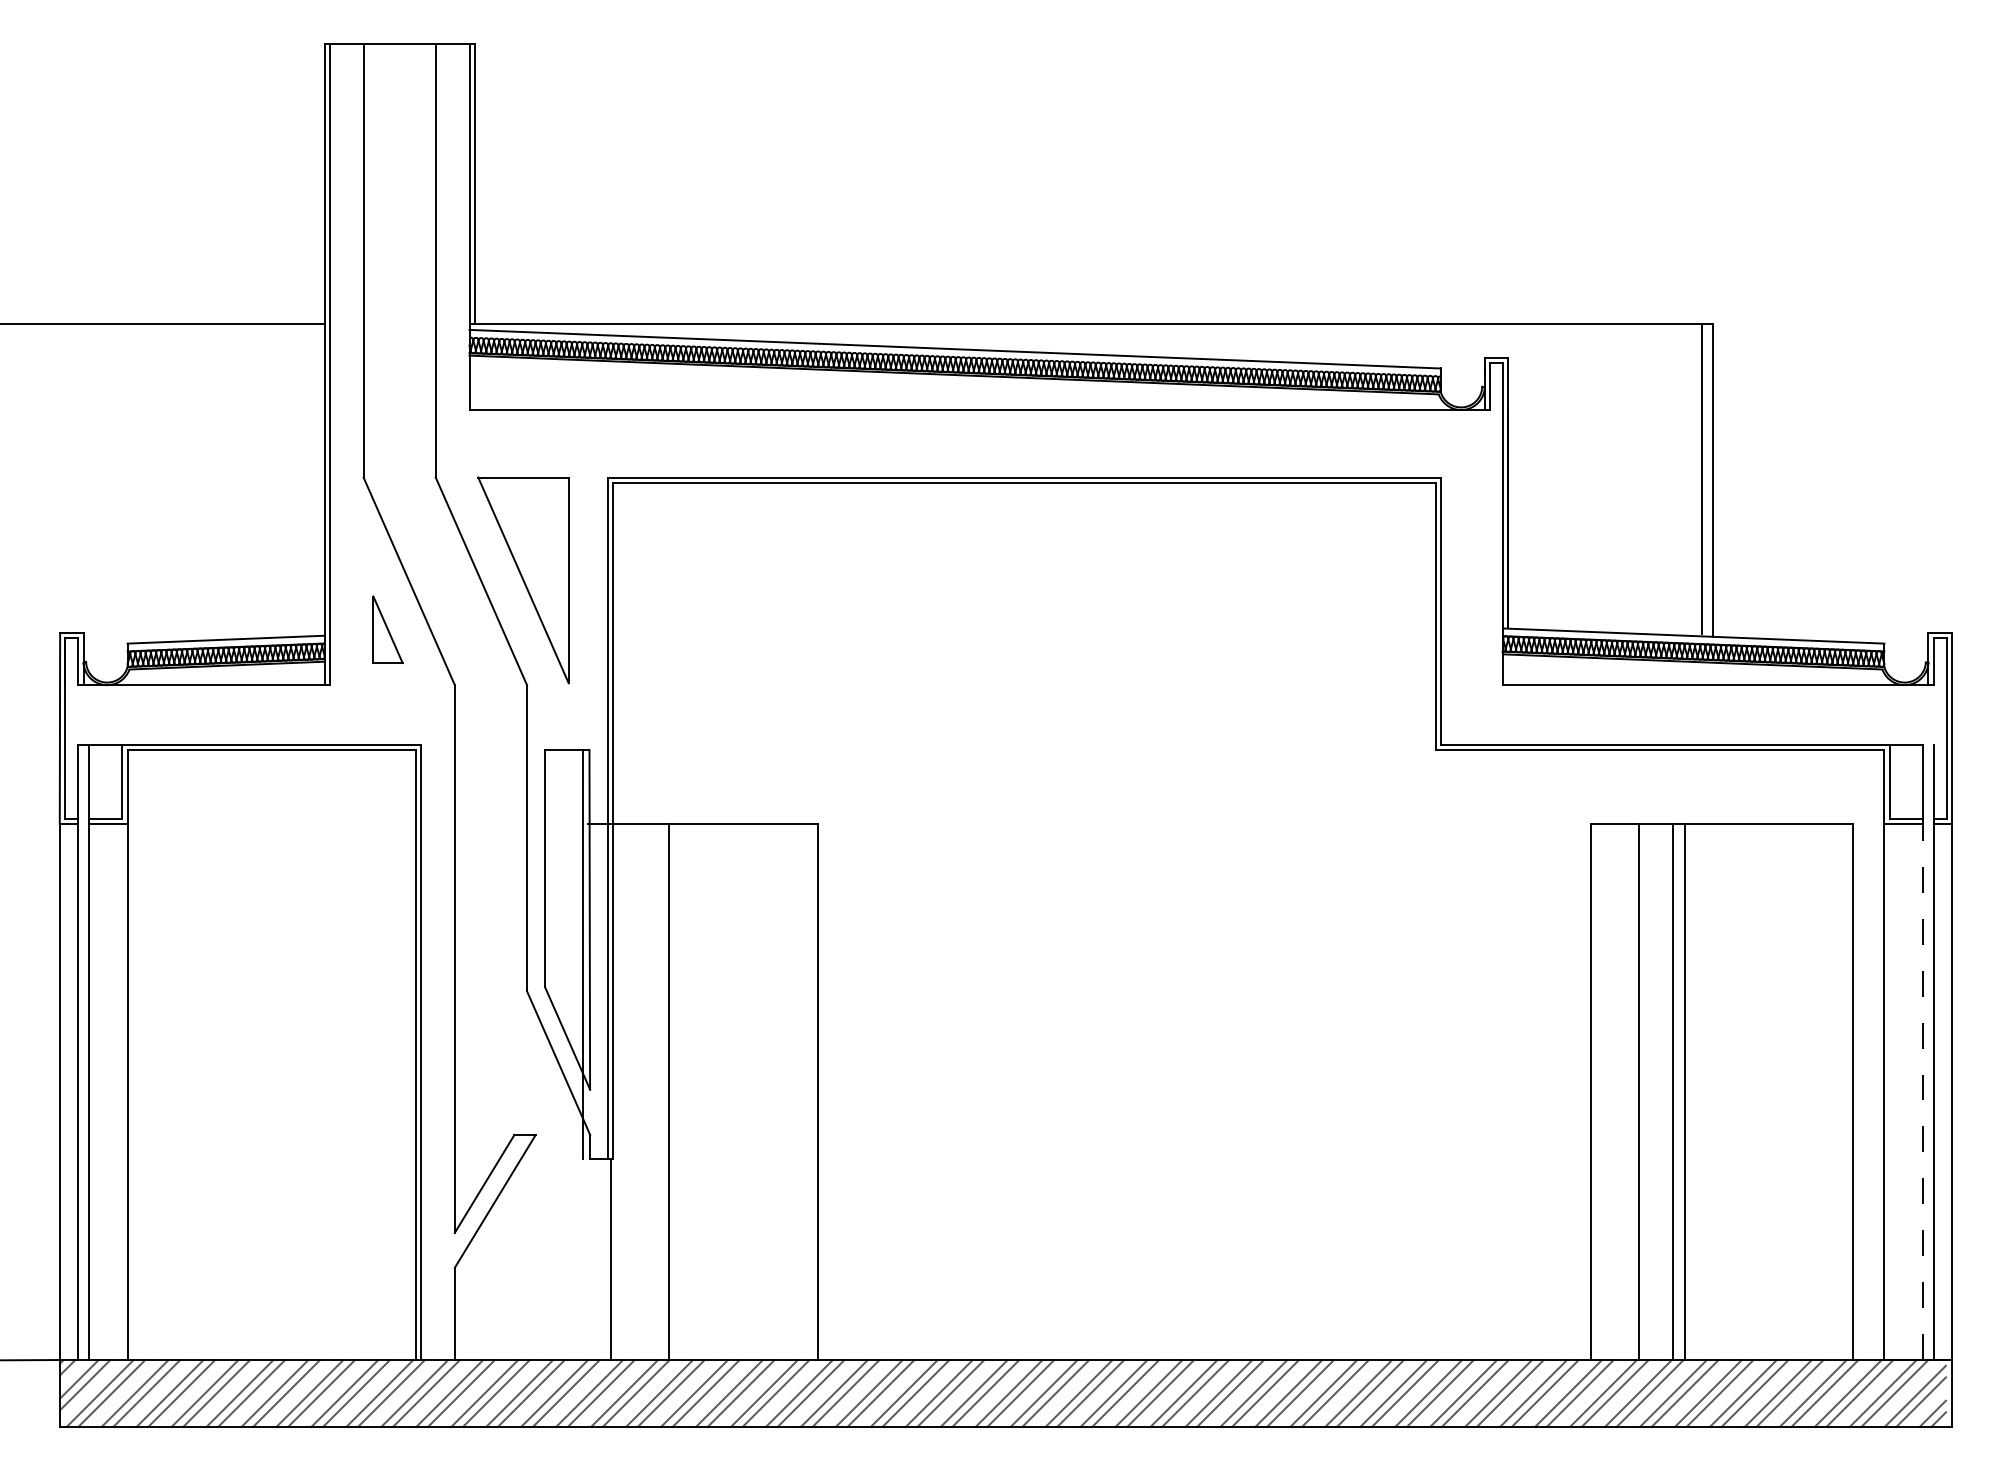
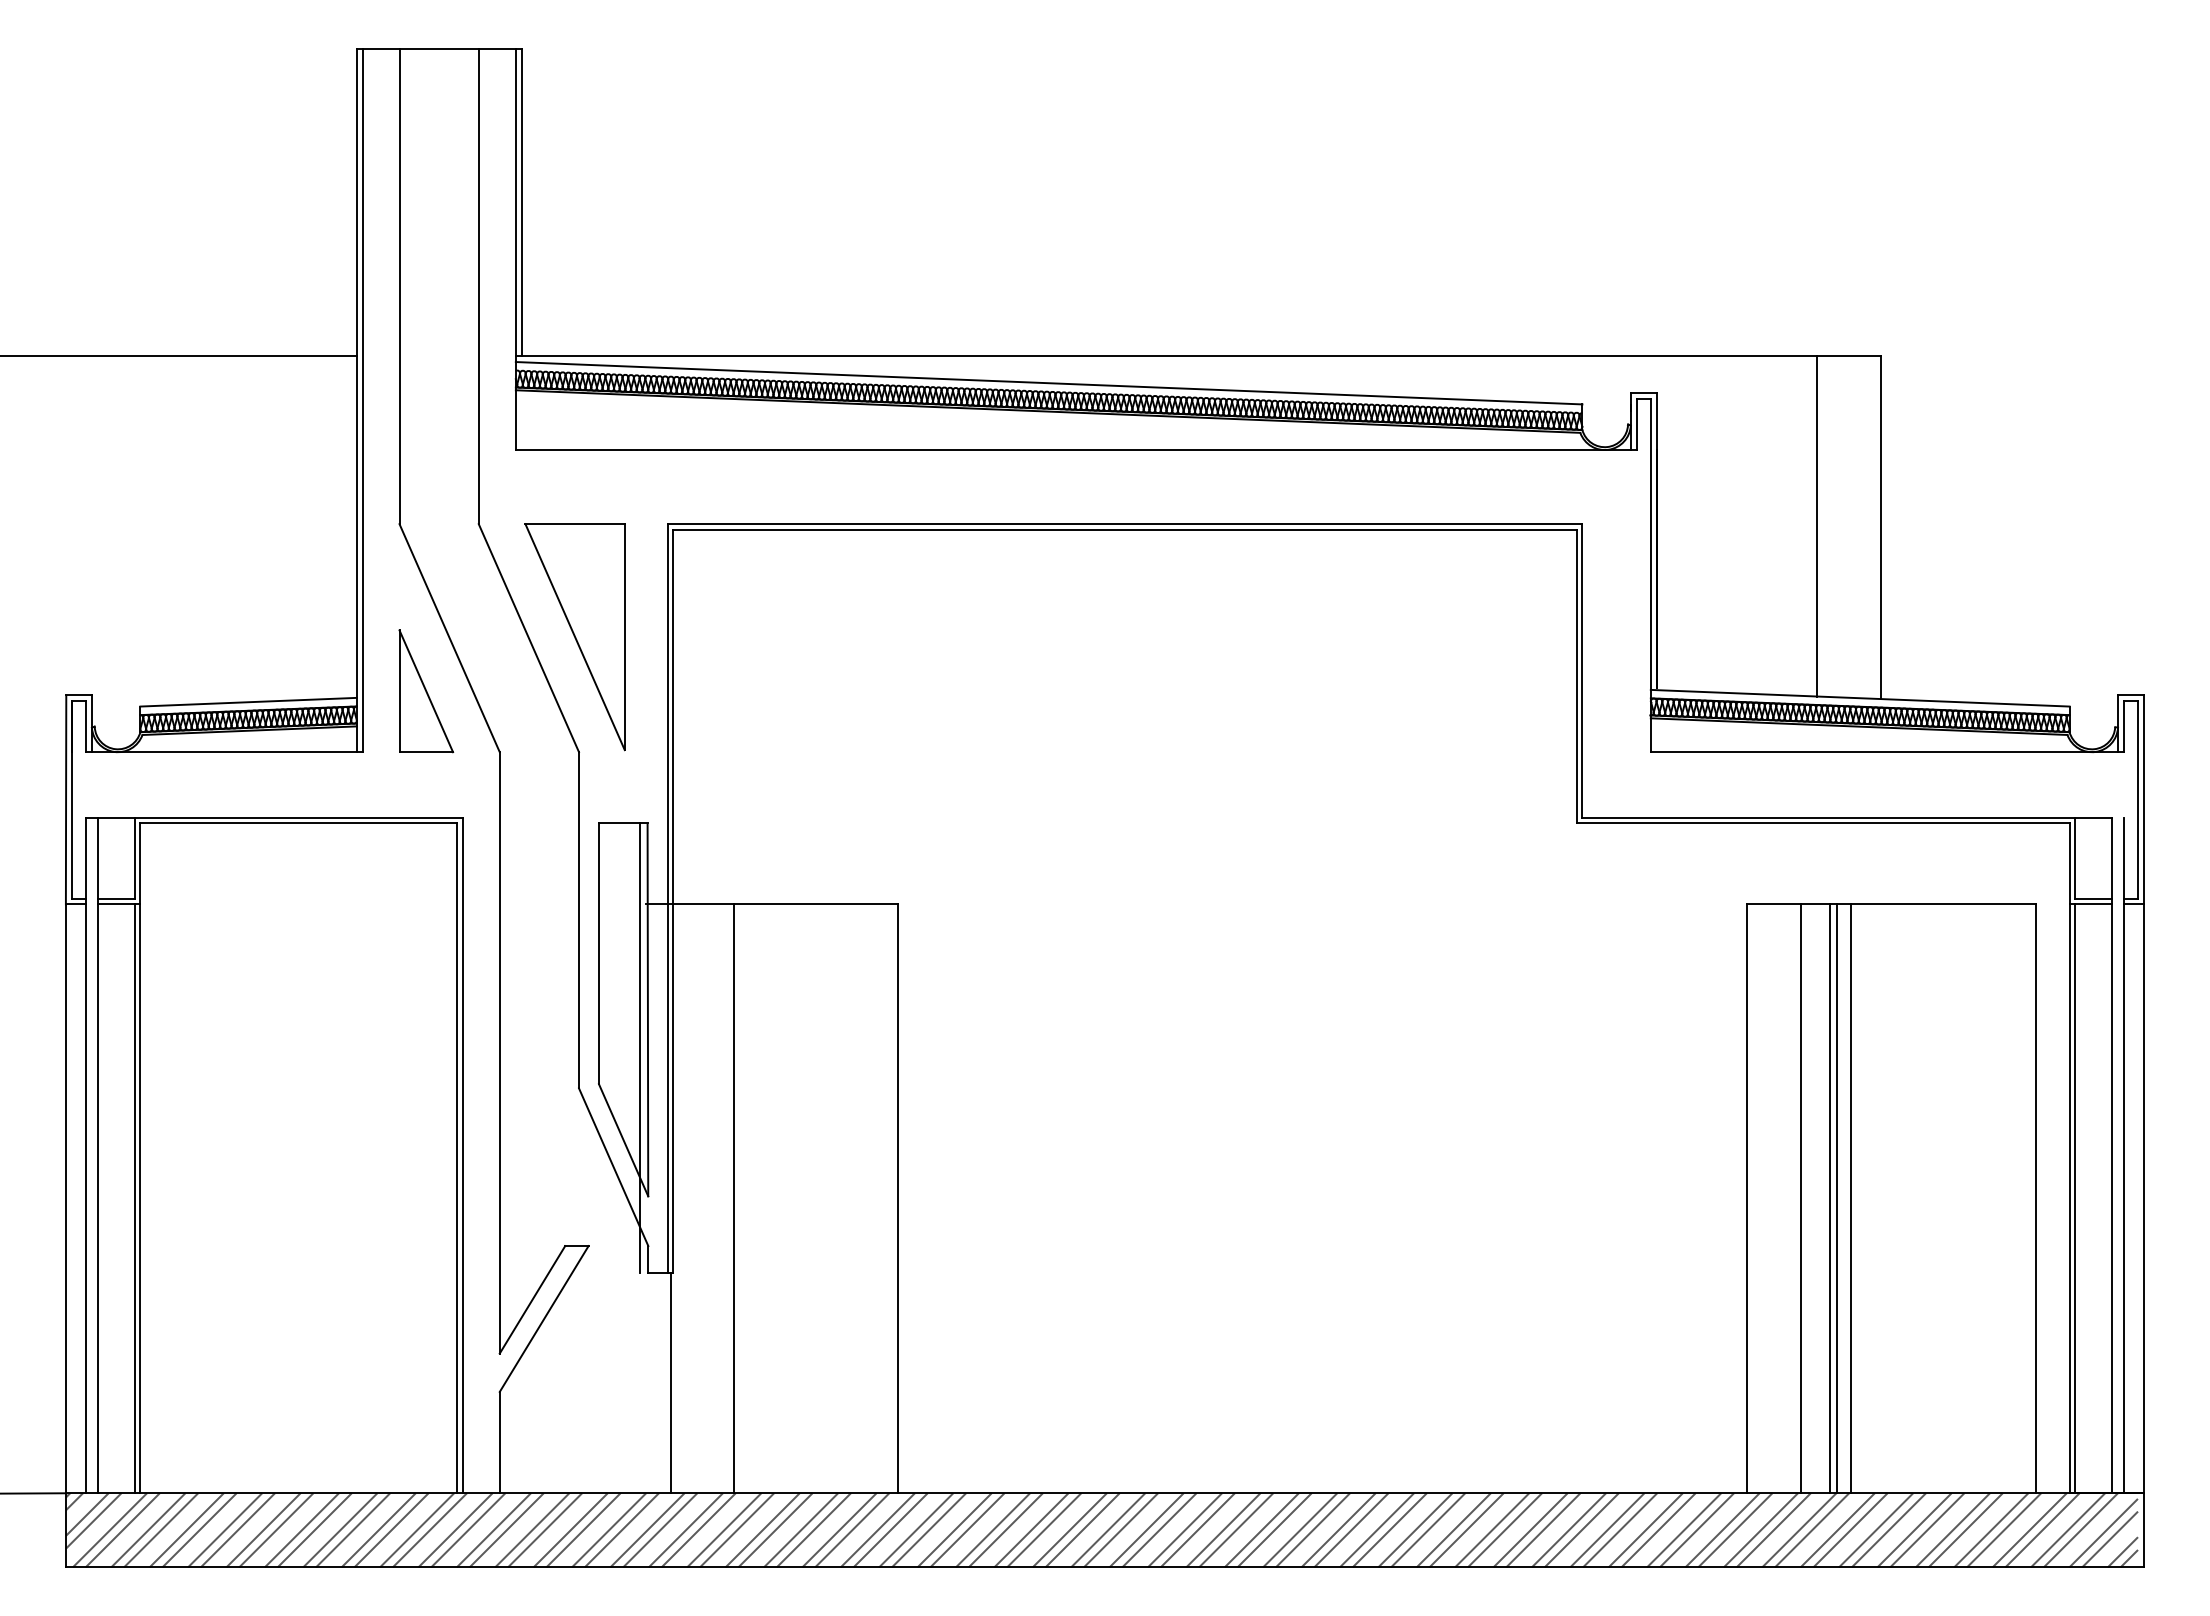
line: (1702, 478) -> (1817, 525), moved
part: (388, 629) -> (426, 691), size x1.67
line: (122, 1091) -> (134, 1198), added
line: (1665, 1091) -> (1829, 1198), added
line: (1889, 1091) -> (2075, 1198), added
line: (1923, 1091) -> (2112, 1198), dashed -> solid

